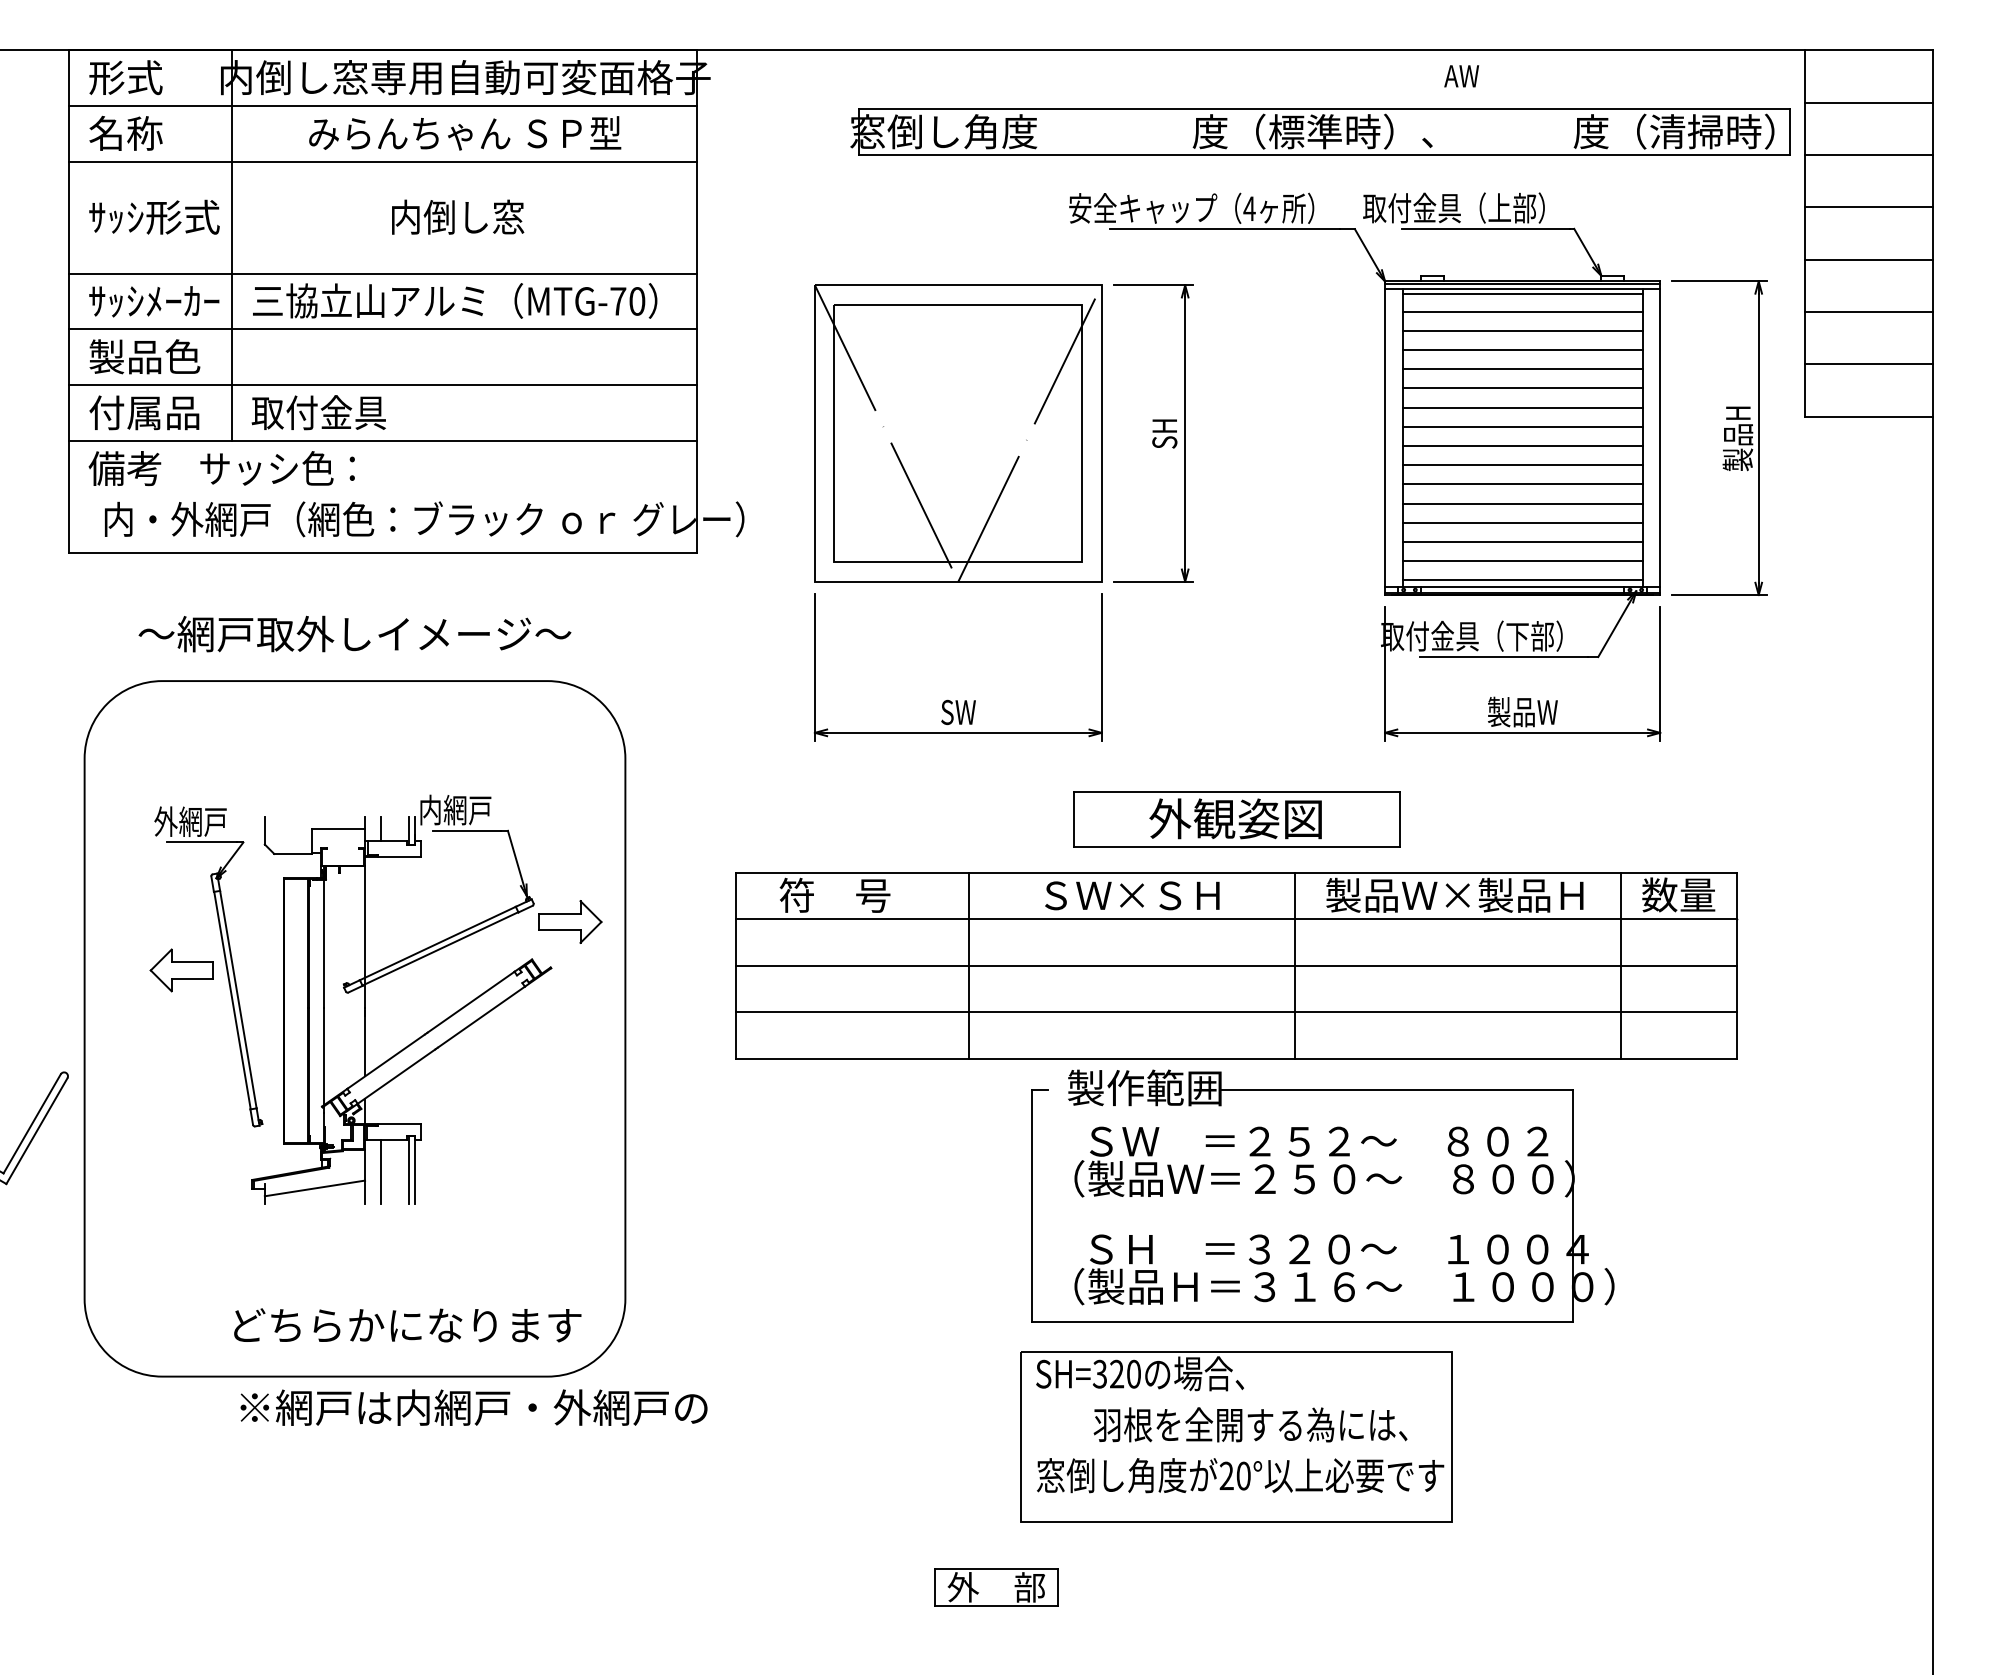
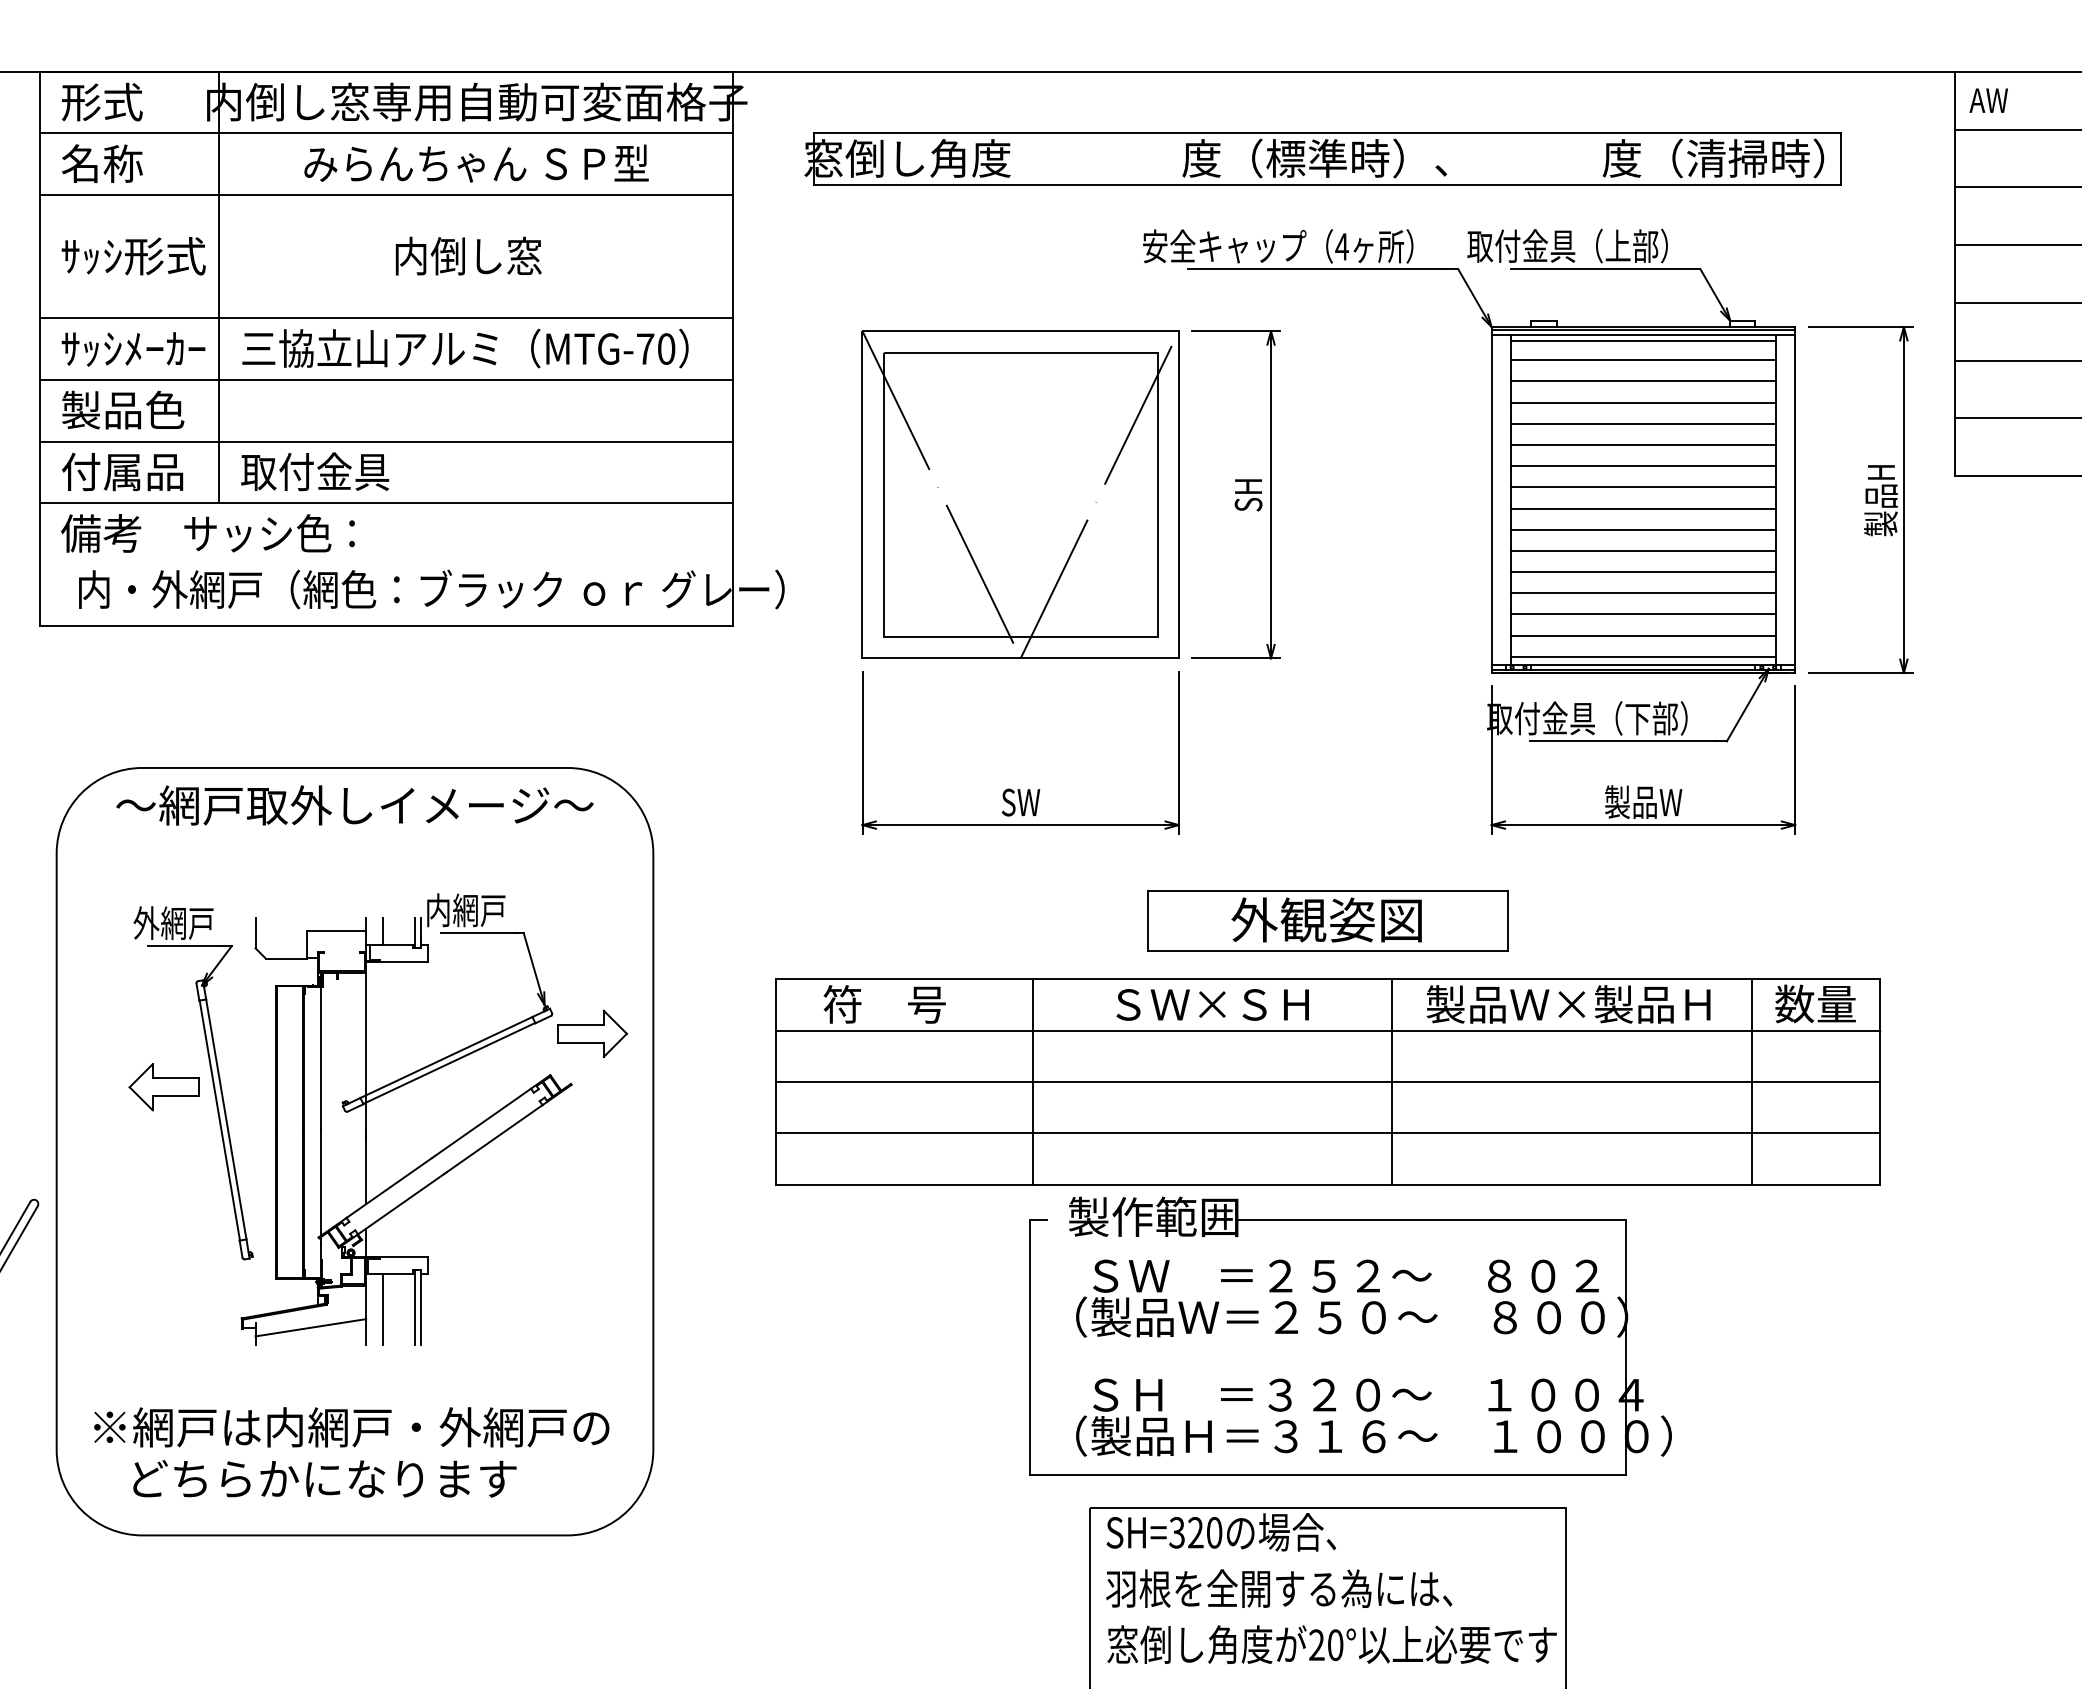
text: (1461, 76) -> (1988, 100), moved
part: (1320, 131) -> (1323, 158), moved
text: (354, 633) -> (354, 804), moved
part: (1313, 1189) -> (1339, 1328), moved
text: (407, 1325) -> (324, 1479), moved
text: (473, 1407) -> (351, 1427), moved
text: (1250, 1424) -> (1279, 1588), moved

